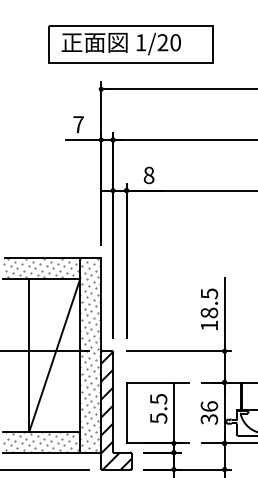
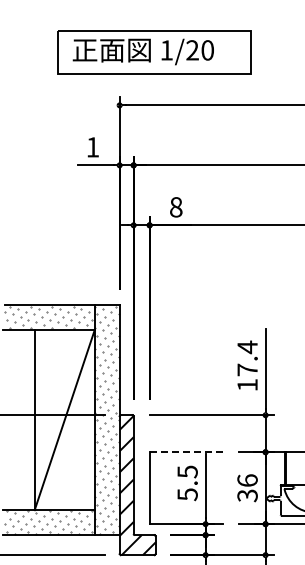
text: (78, 124) -> (92, 147), 7 -> 1
text: (209, 303) -> (247, 358), 18.5 -> 17.4
line: (157, 382) -> (186, 452), solid -> dashed

